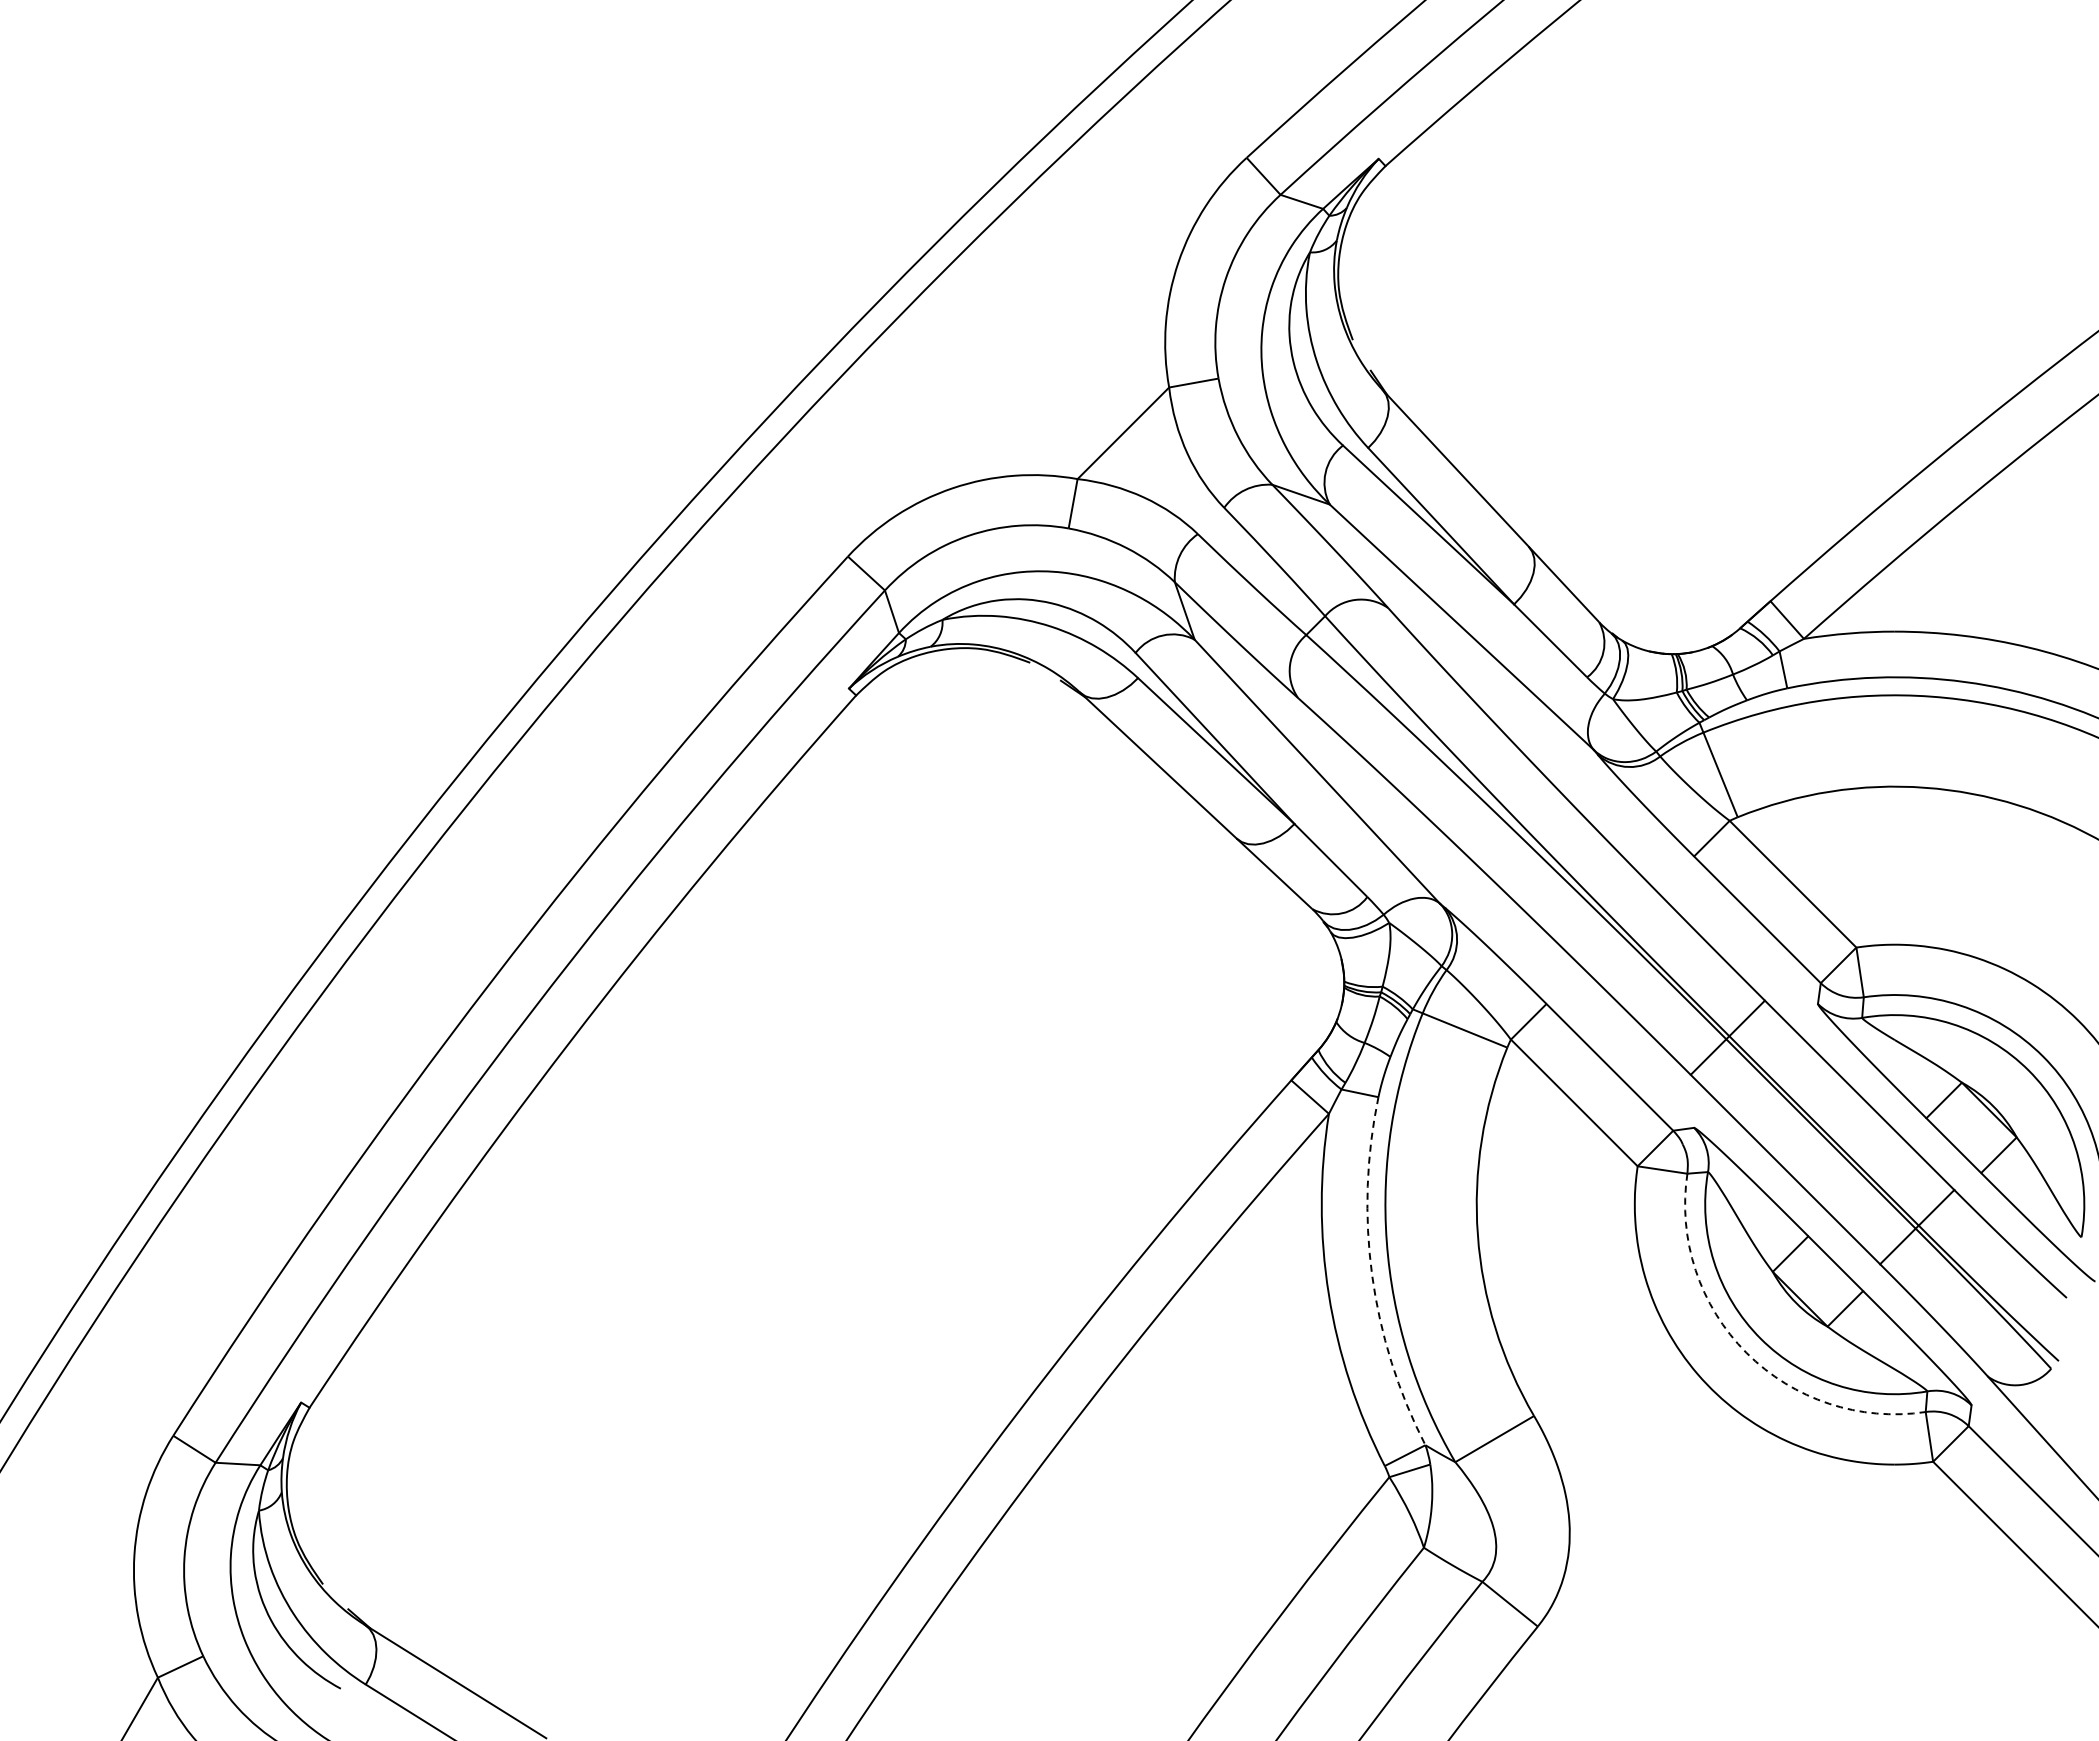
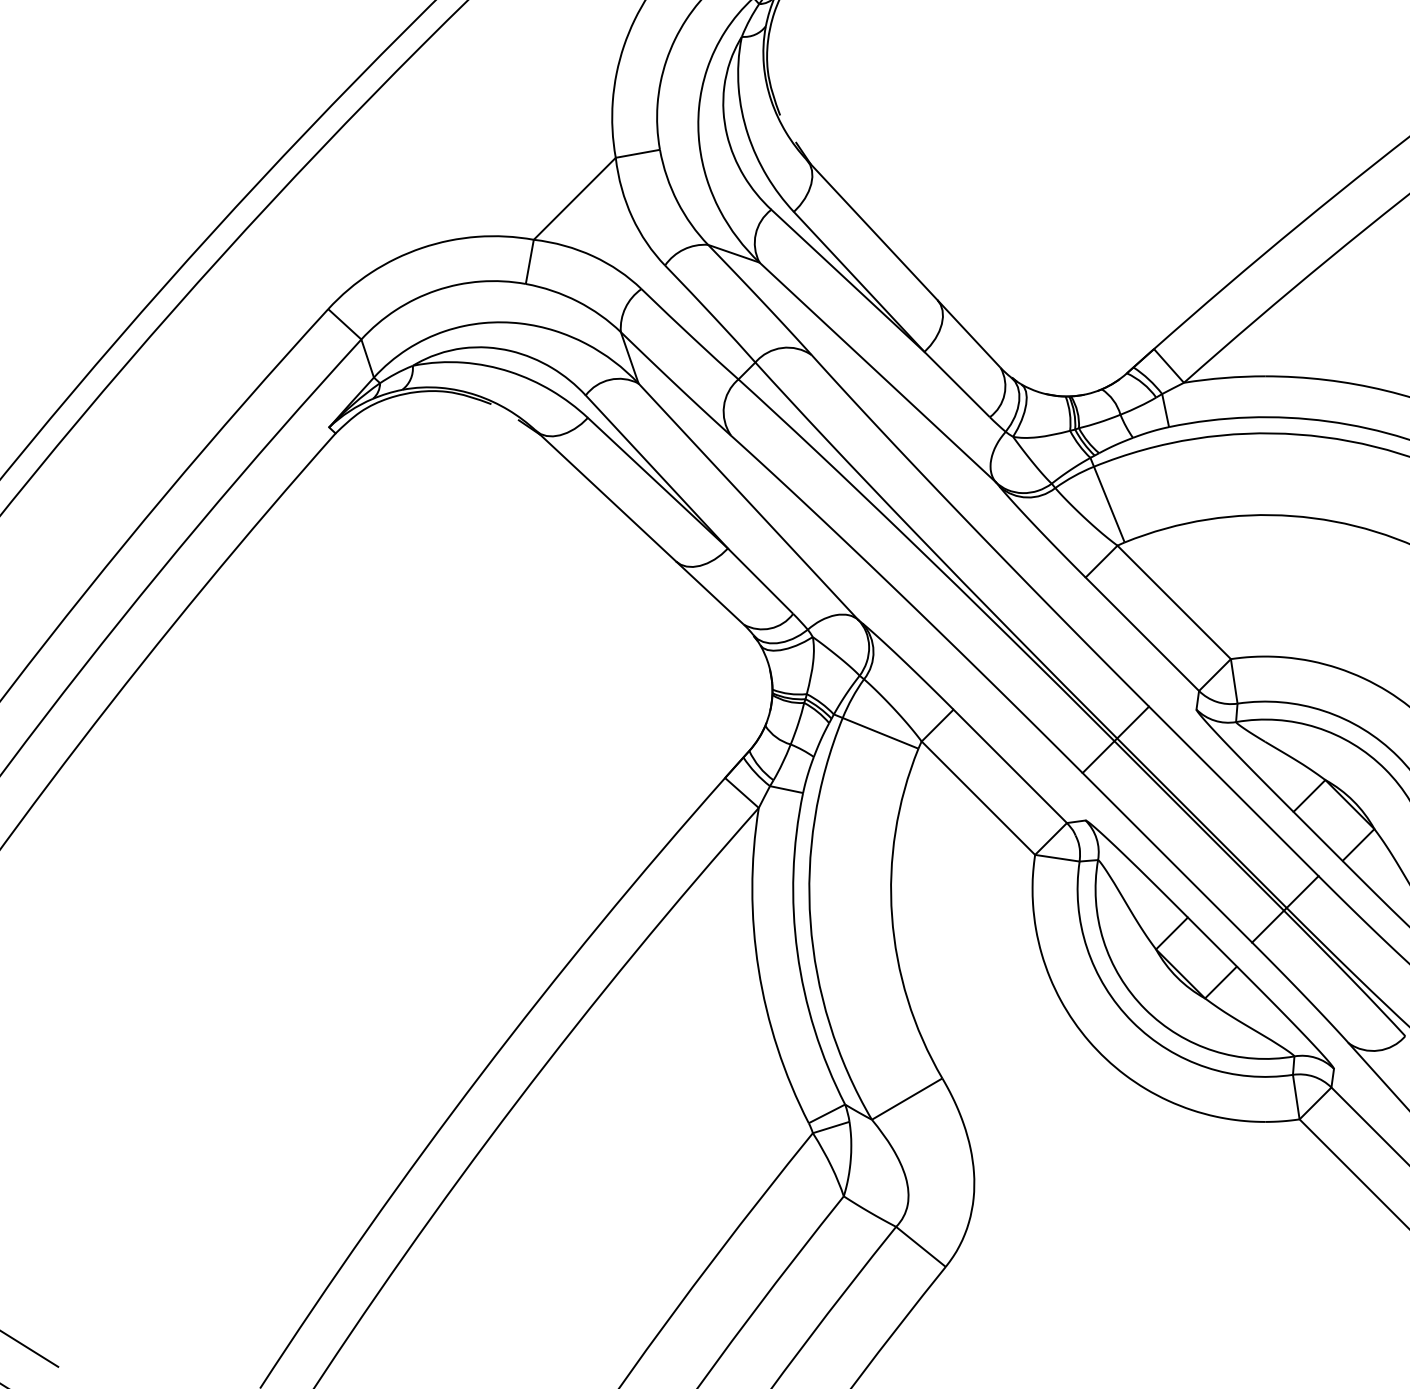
arc: (1372, 1275) -> (797, 952), dashed -> solid
arc: (1746, 1352) -> (1132, 1021), dashed -> solid

